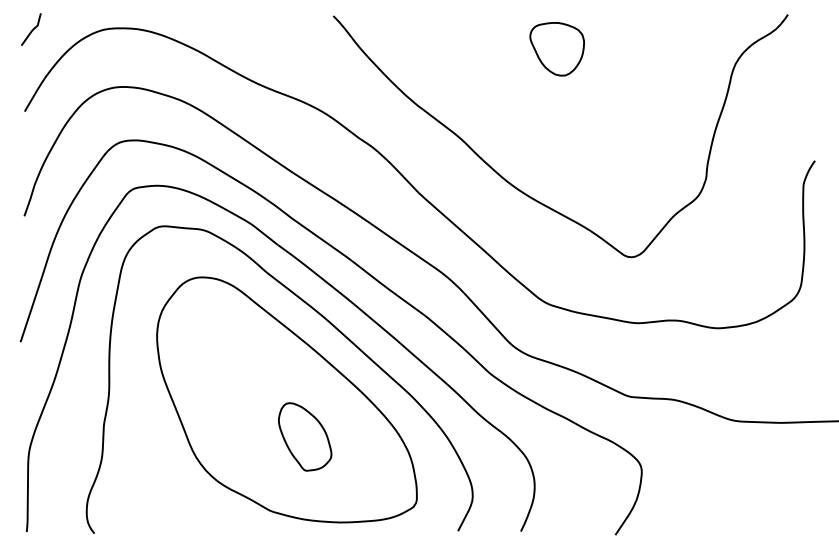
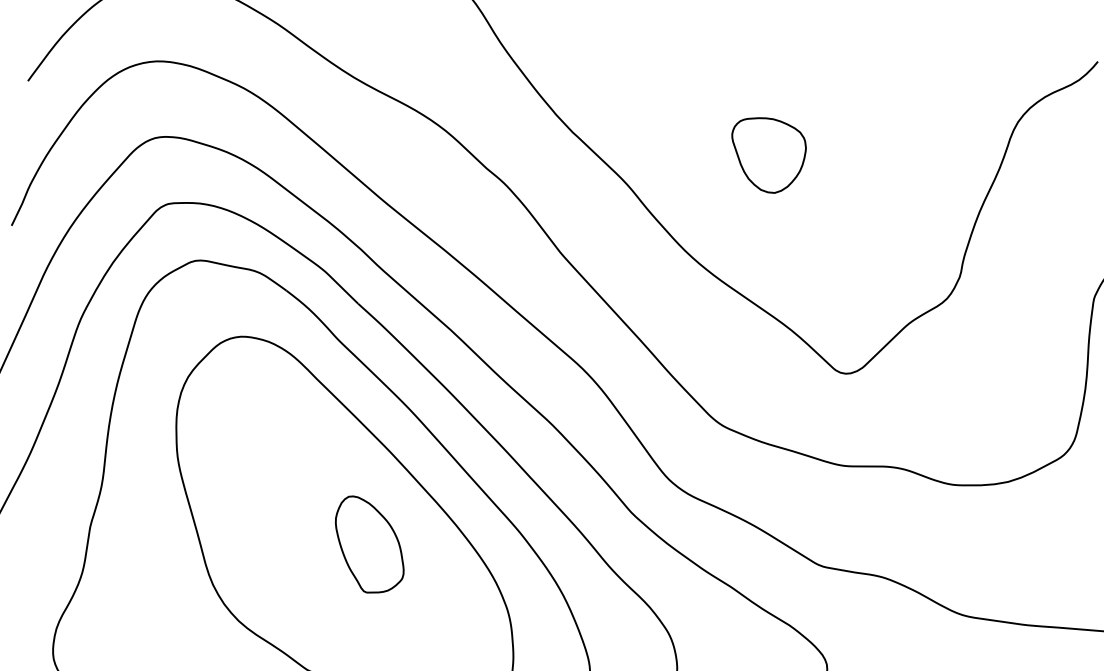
part: (556, 49) -> (766, 155), moved
part: (305, 436) -> (370, 544), moved

